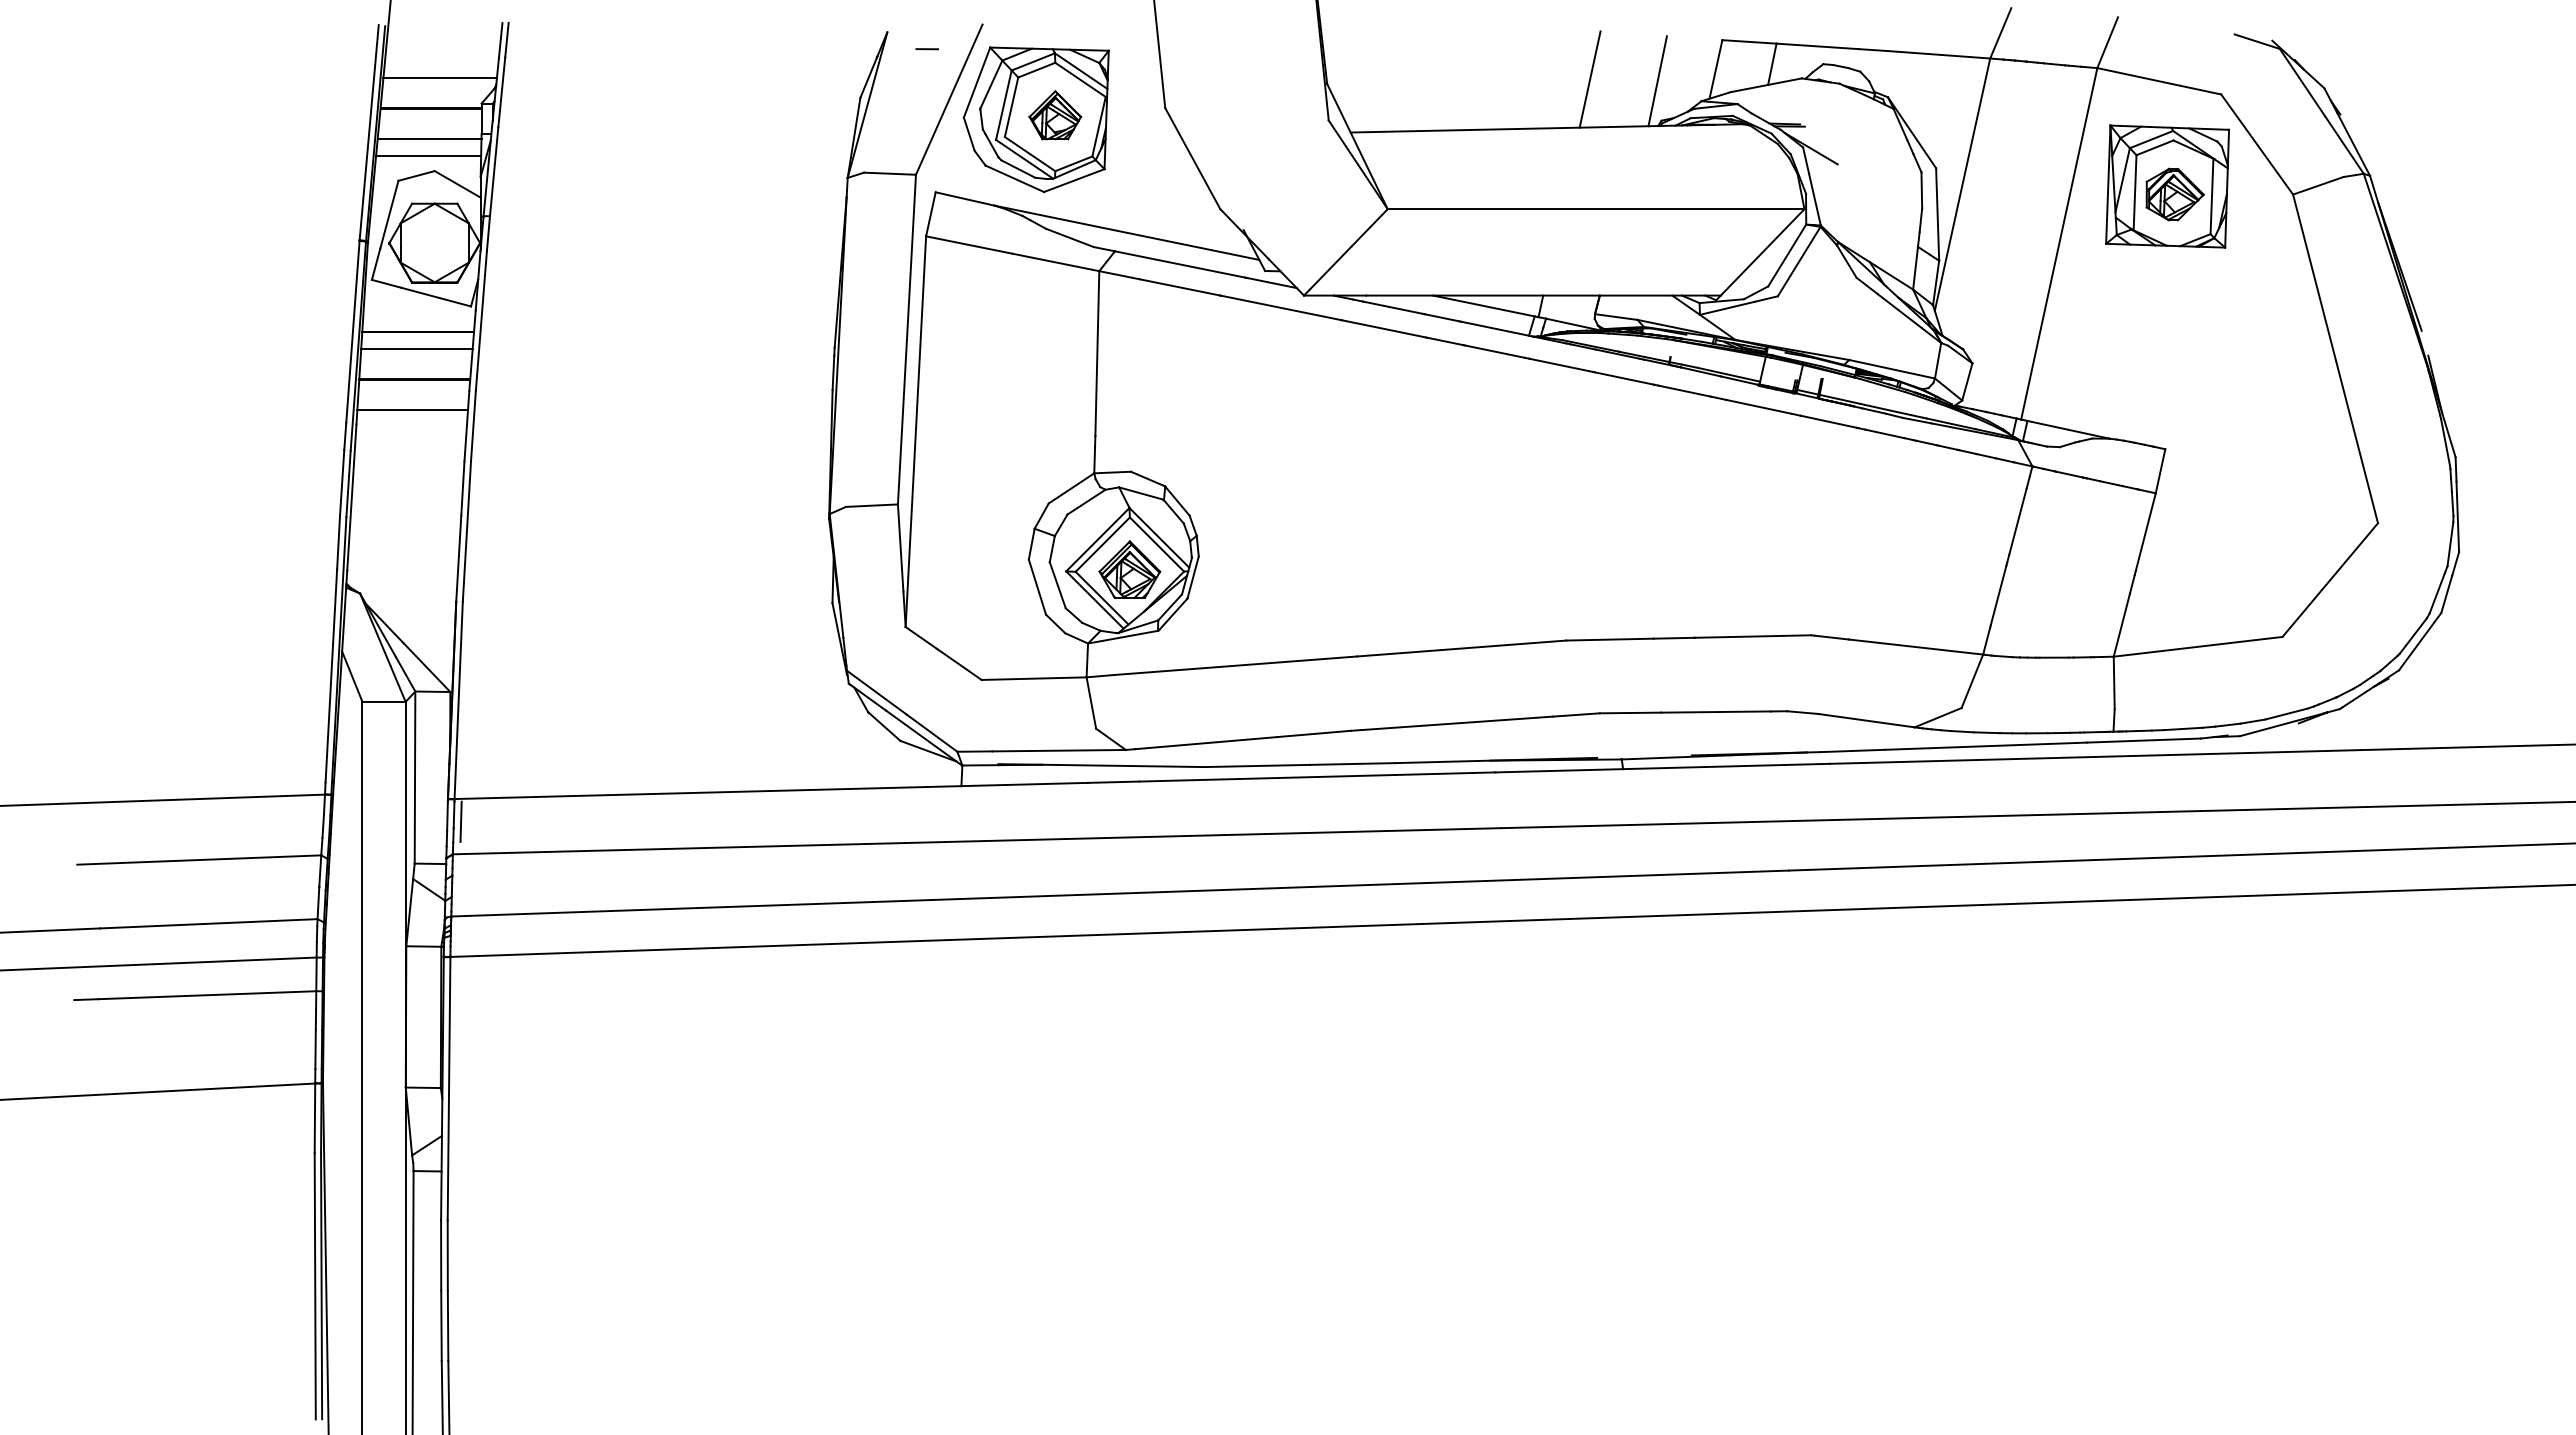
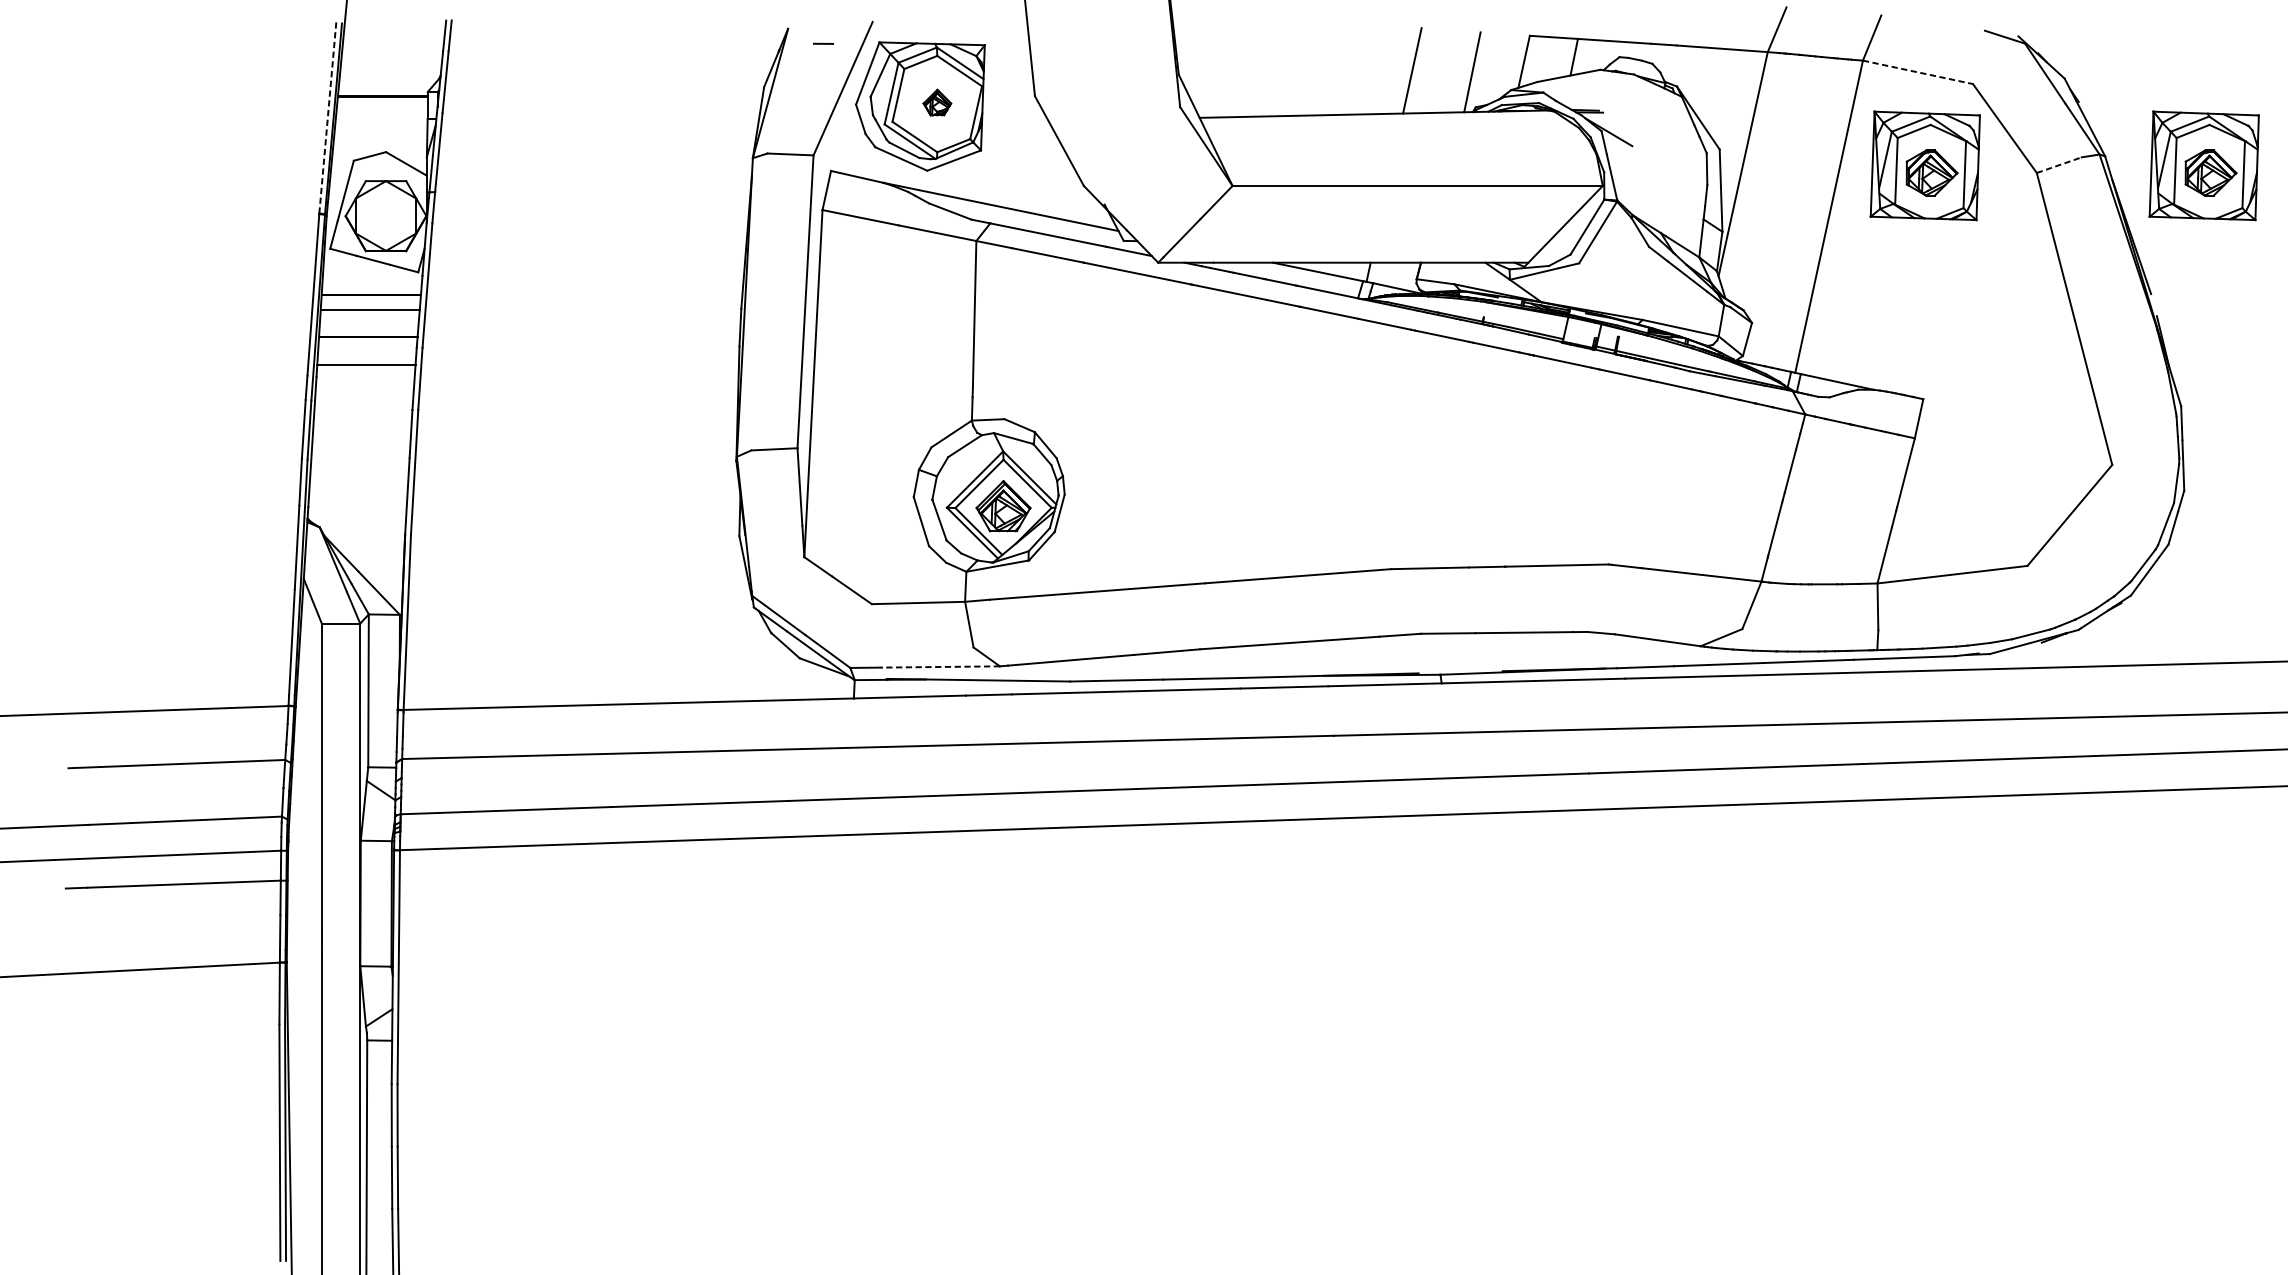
line: (439, 77) -> (390, 68), removed
line: (2159, 81) -> (1918, 72), solid -> dashed
part: (1055, 115) -> (937, 102), size x0.6
line: (369, 132) -> (328, 117), solid -> dashed
line: (429, 138) -> (381, 123), removed
line: (428, 155) -> (380, 138), removed
line: (2318, 185) -> (2059, 164), solid -> dashed
part: (2481, 186) -> (2204, 165), added
line: (1059, 750) -> (941, 666), solid -> dashed
line: (460, 821) -> (408, 729), removed

